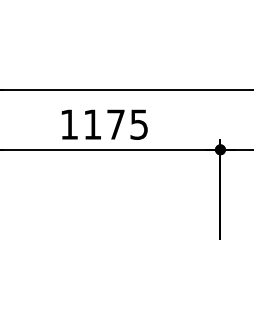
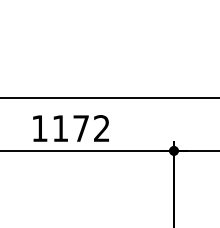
text: (138, 124) -> (101, 128), 1175 -> 1172

